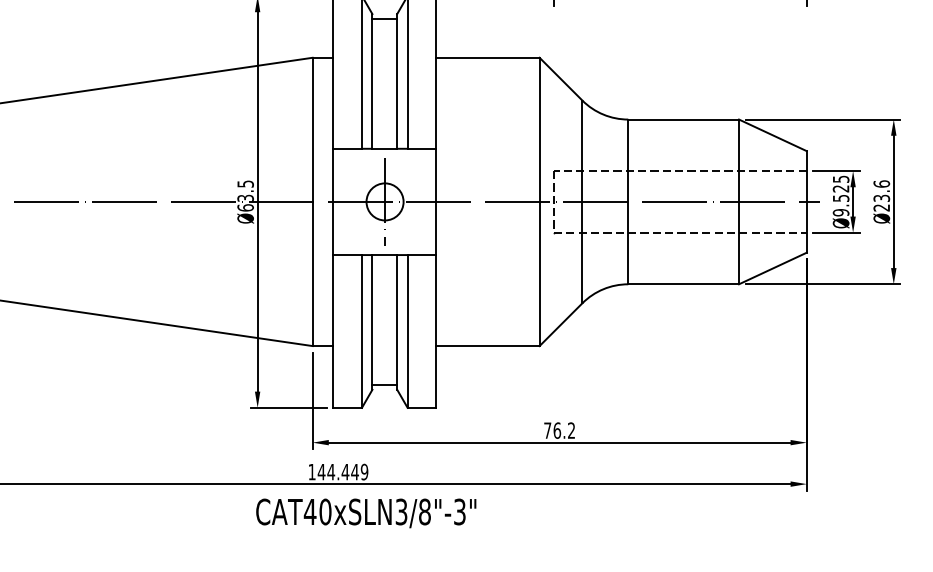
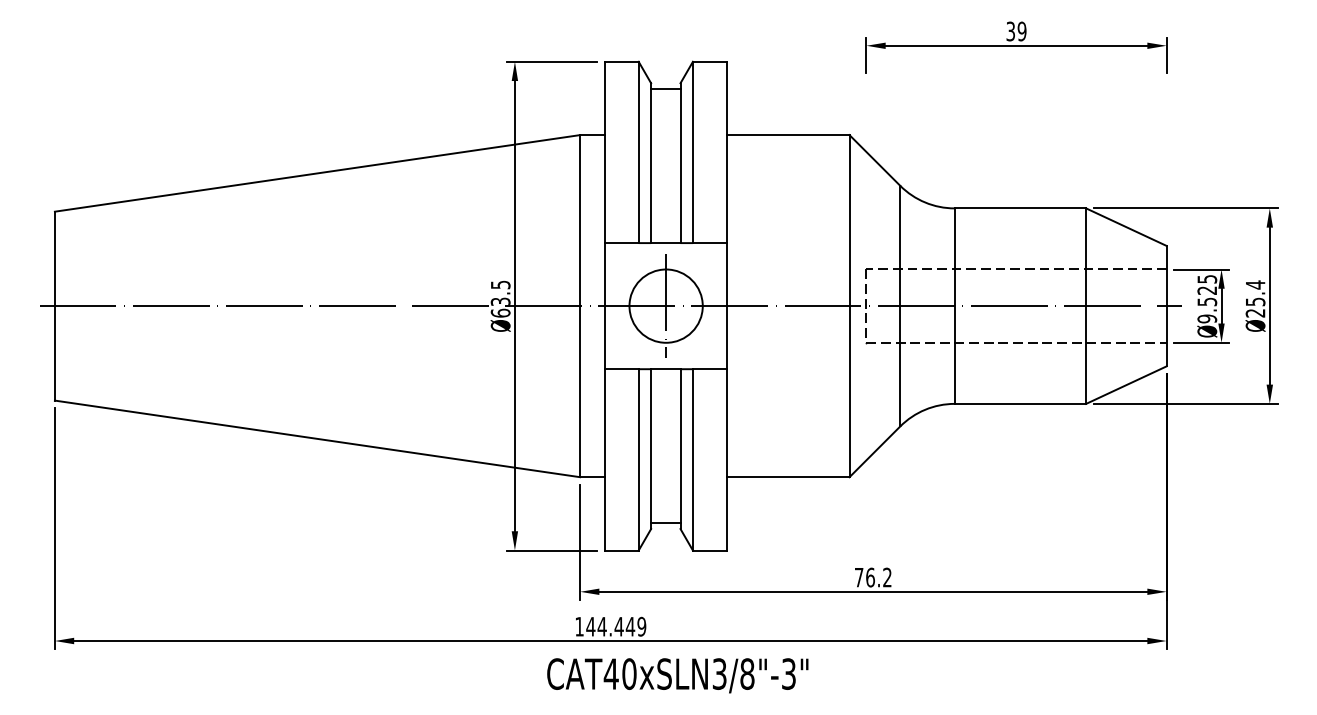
text: (881, 190) -> (1255, 292), Ø23.6 -> Ø25.4
circle: (384, 201) -> (665, 305), size x1.67
text: (365, 513) -> (677, 675), moved

